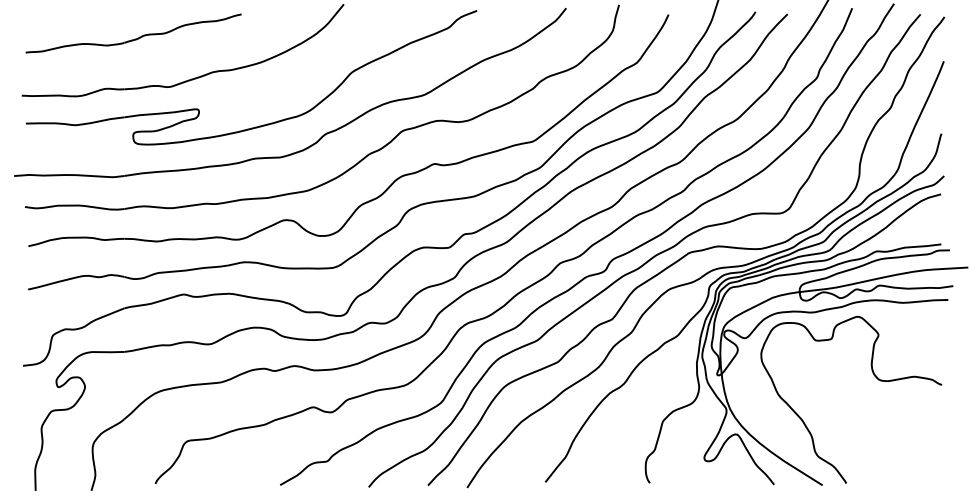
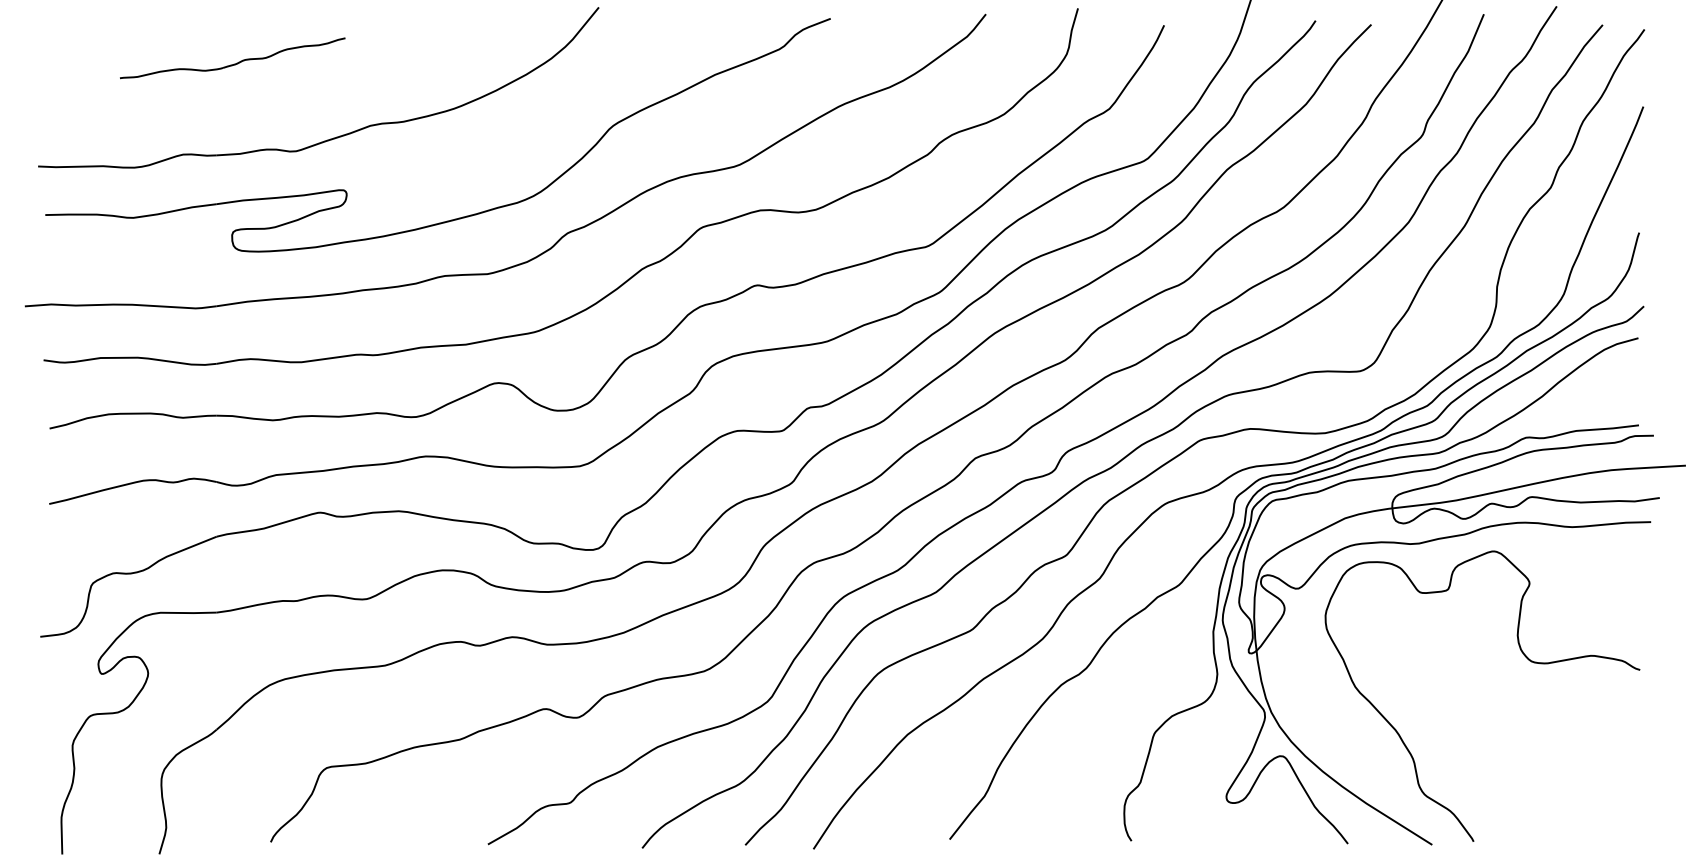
part: (133, 33) -> (232, 58), size x0.6

